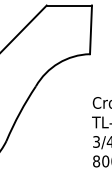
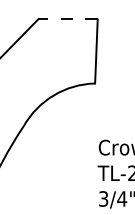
line: (69, 5) -> (68, 19), solid -> dashed

